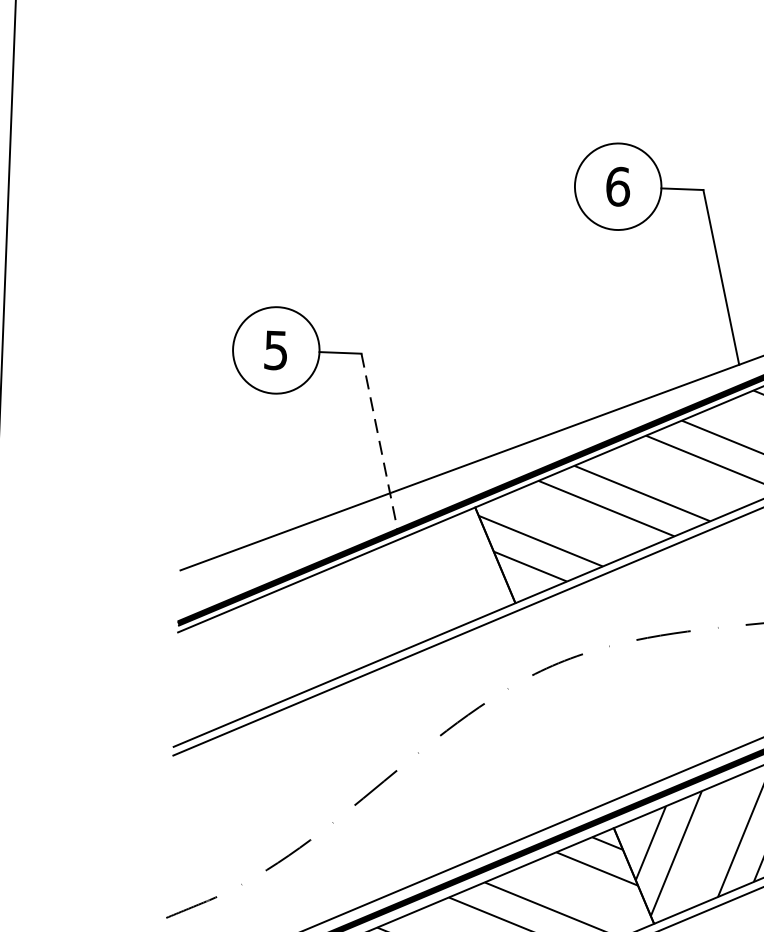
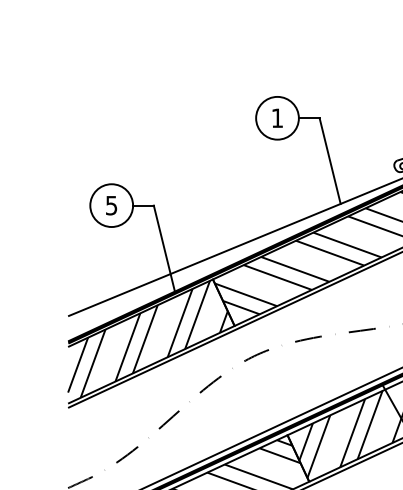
text: (618, 187) -> (277, 118), 6 -> 1
line: (379, 443) -> (164, 249), dashed -> solid
hatch: (338, 621) -> (147, 338), added

